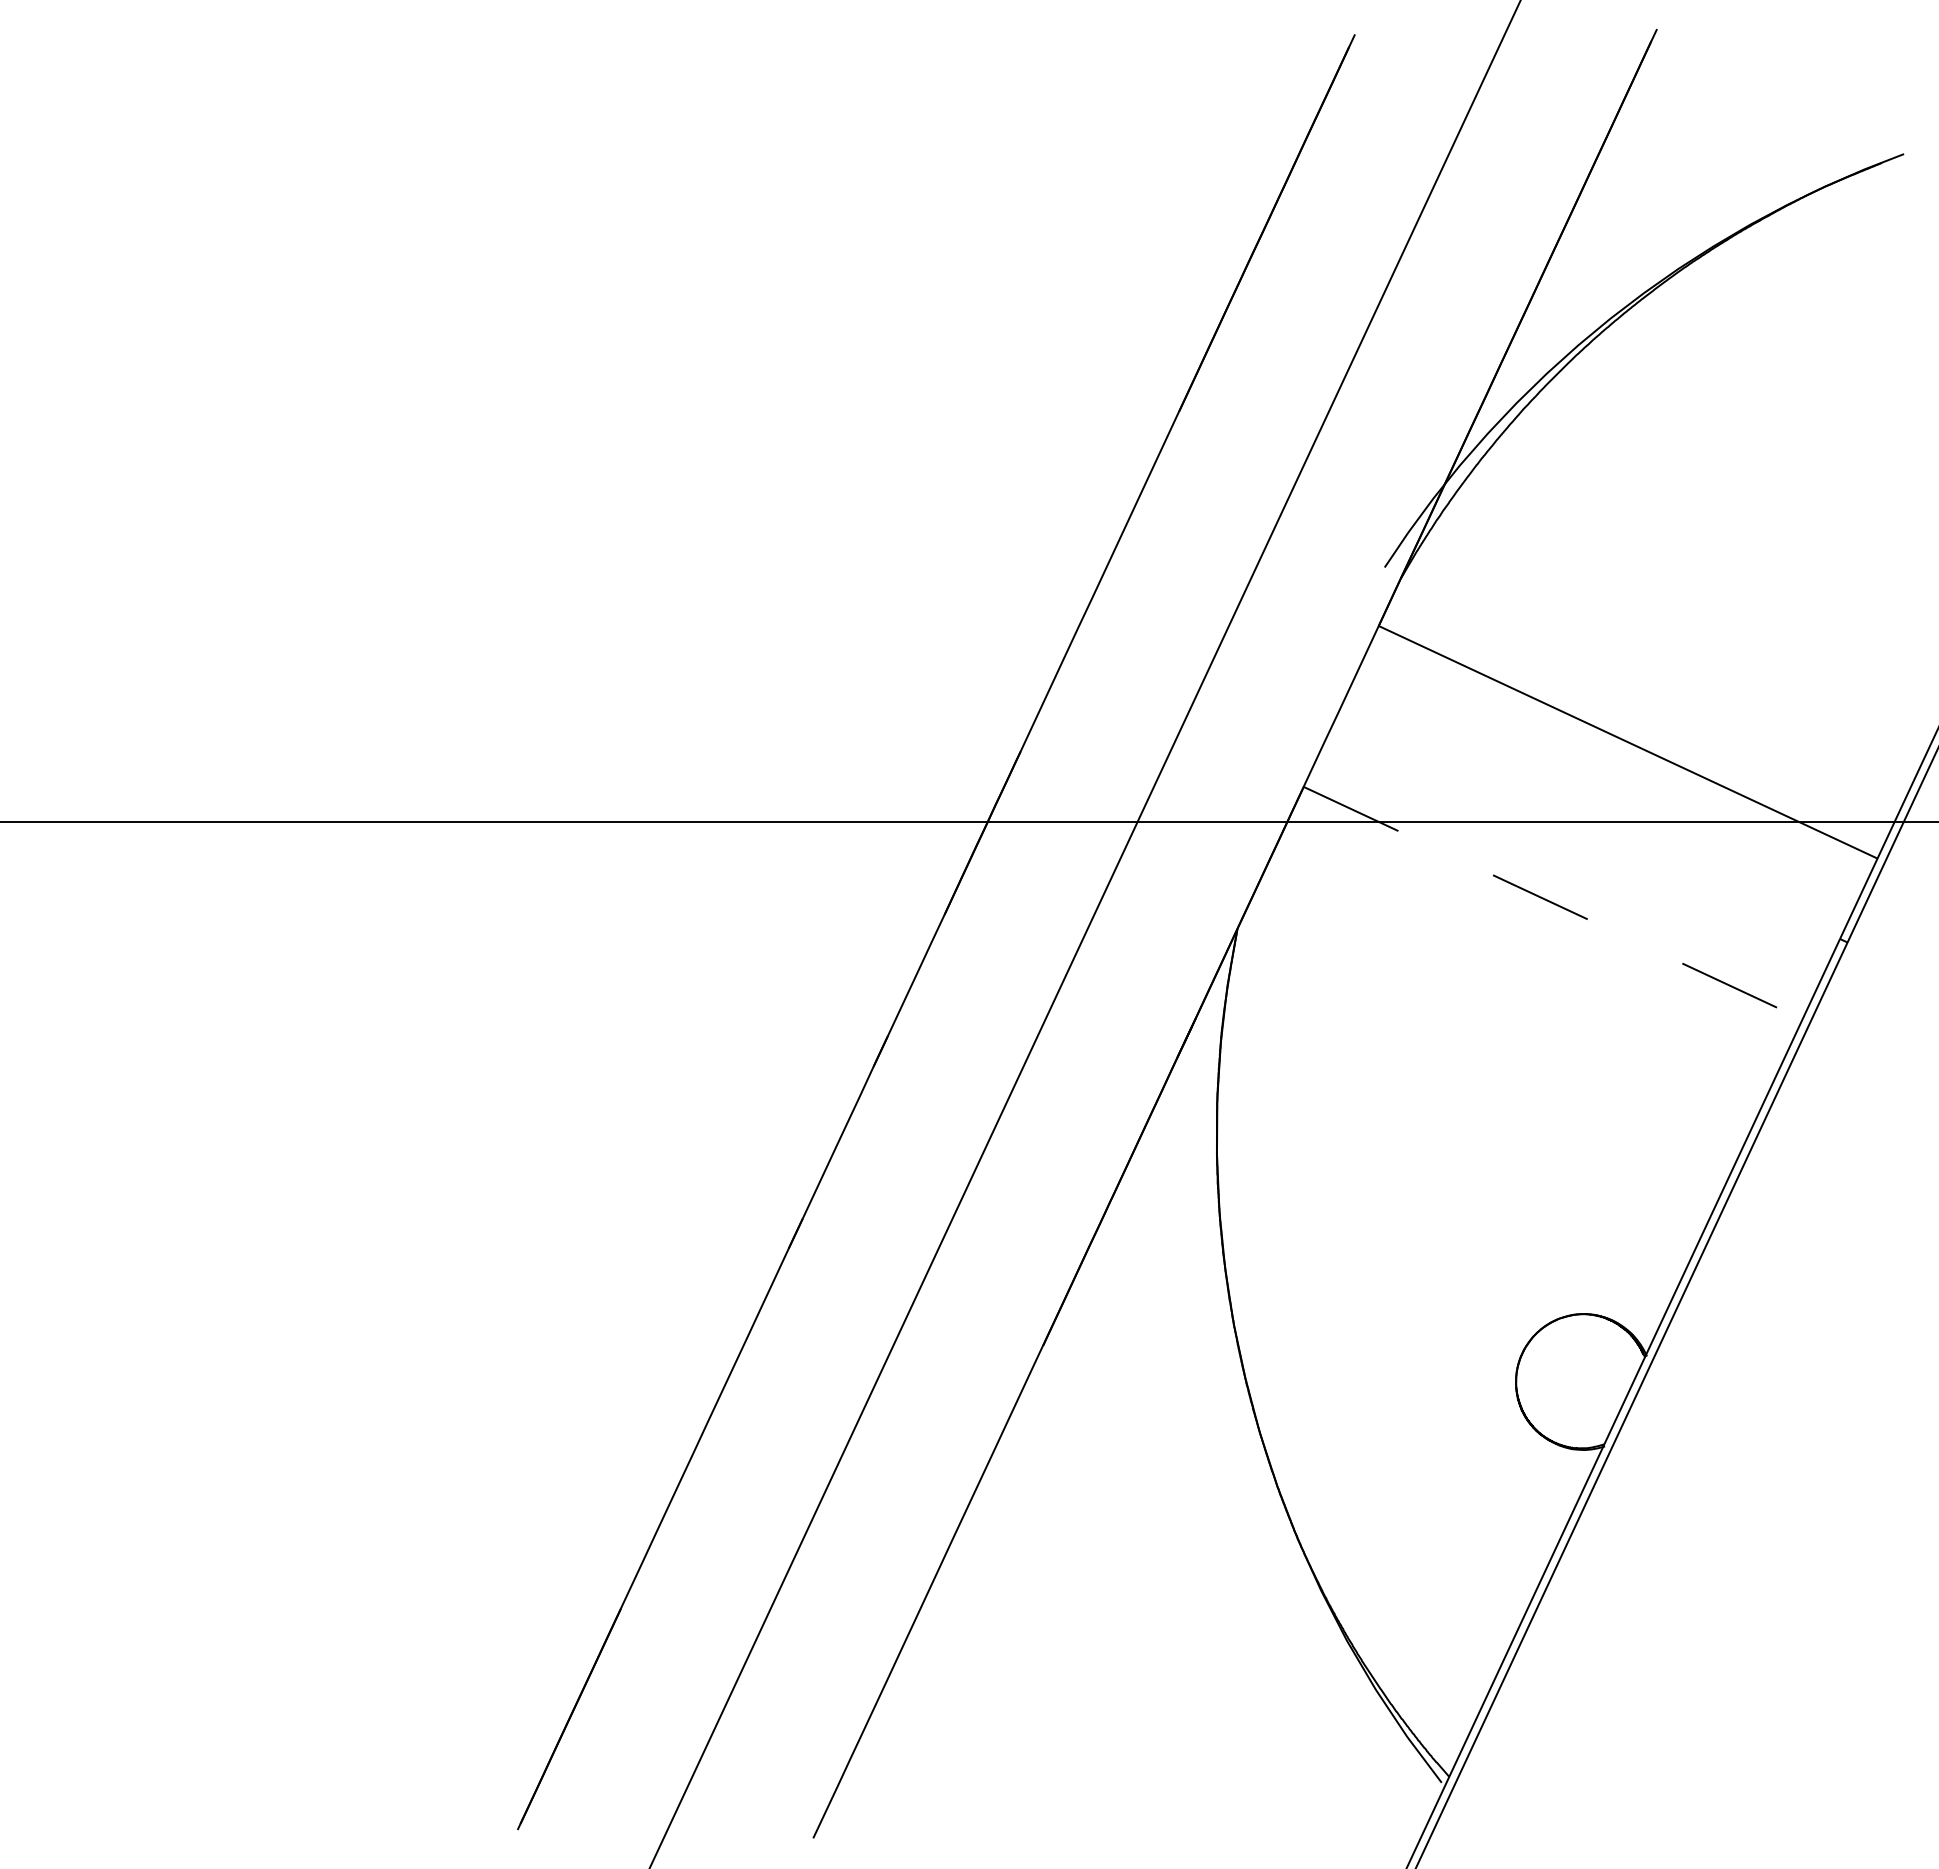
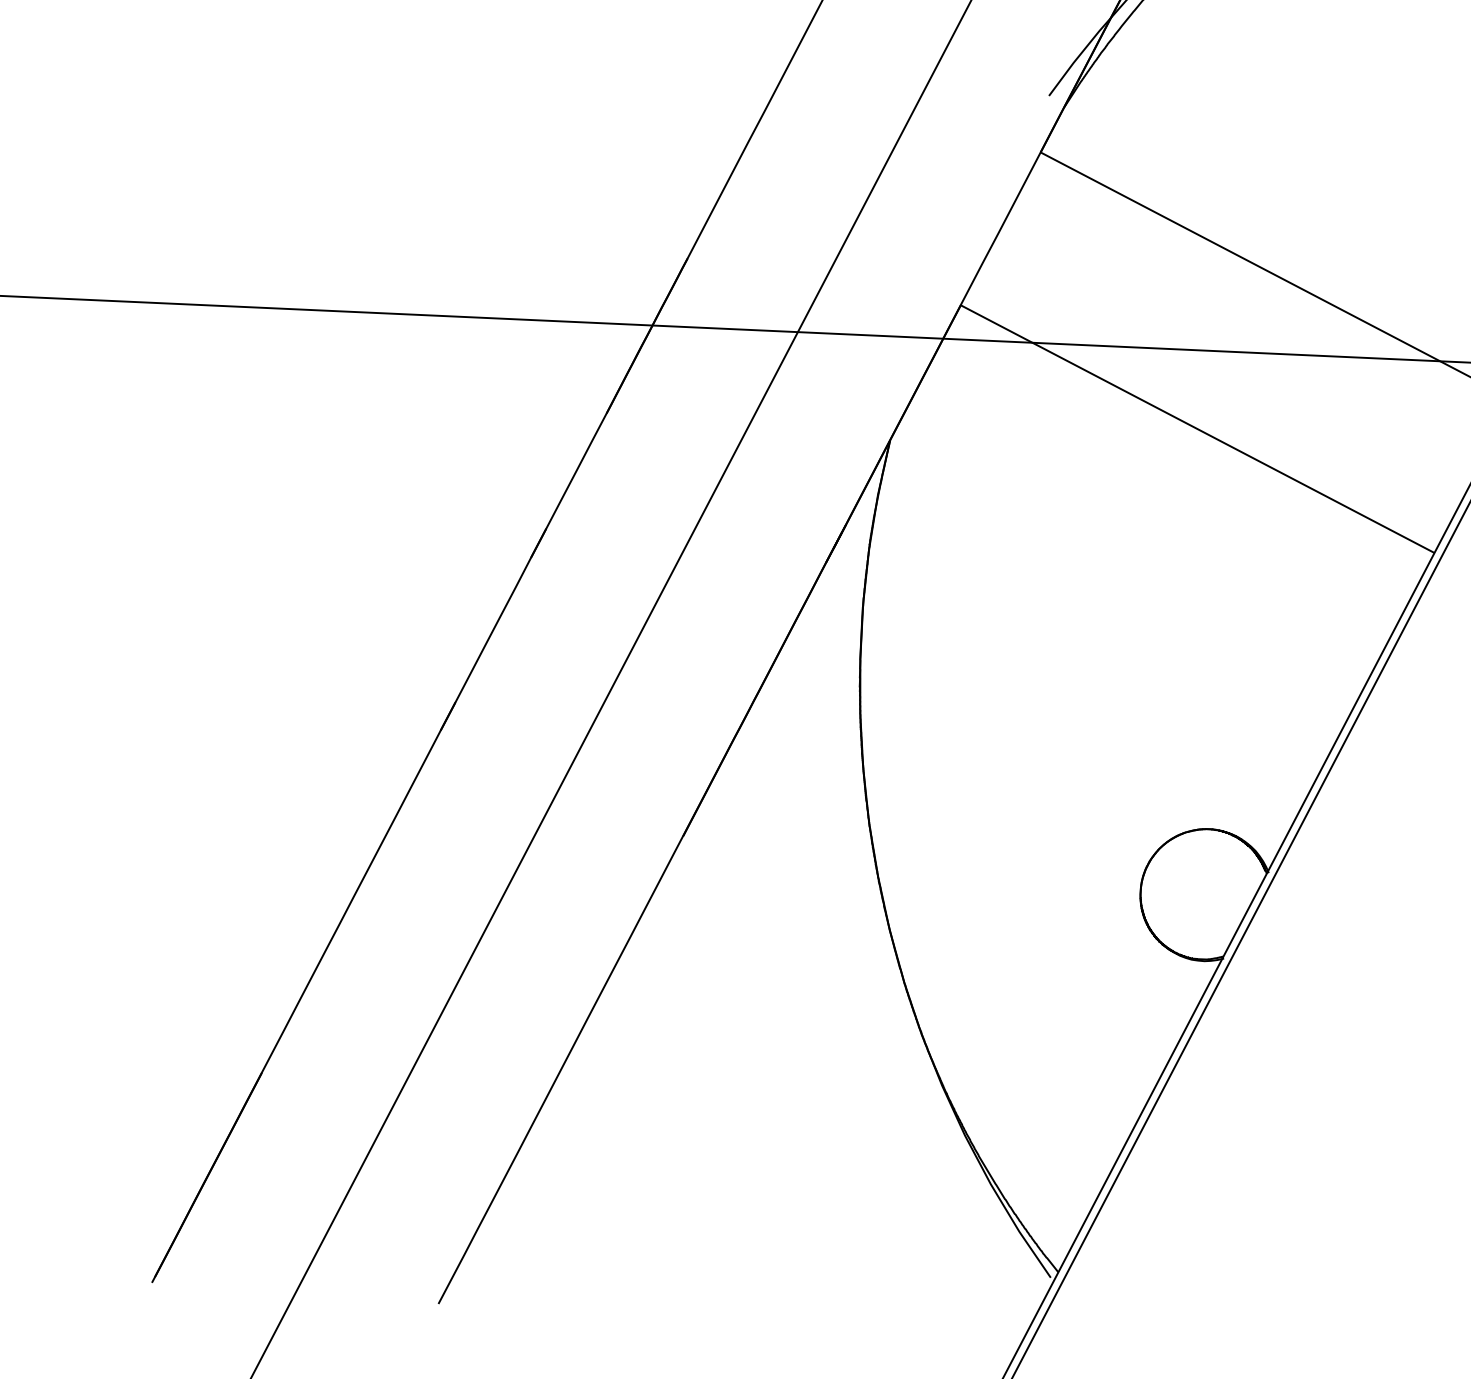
line: (1553, 903) -> (1198, 429), dashed -> solid

